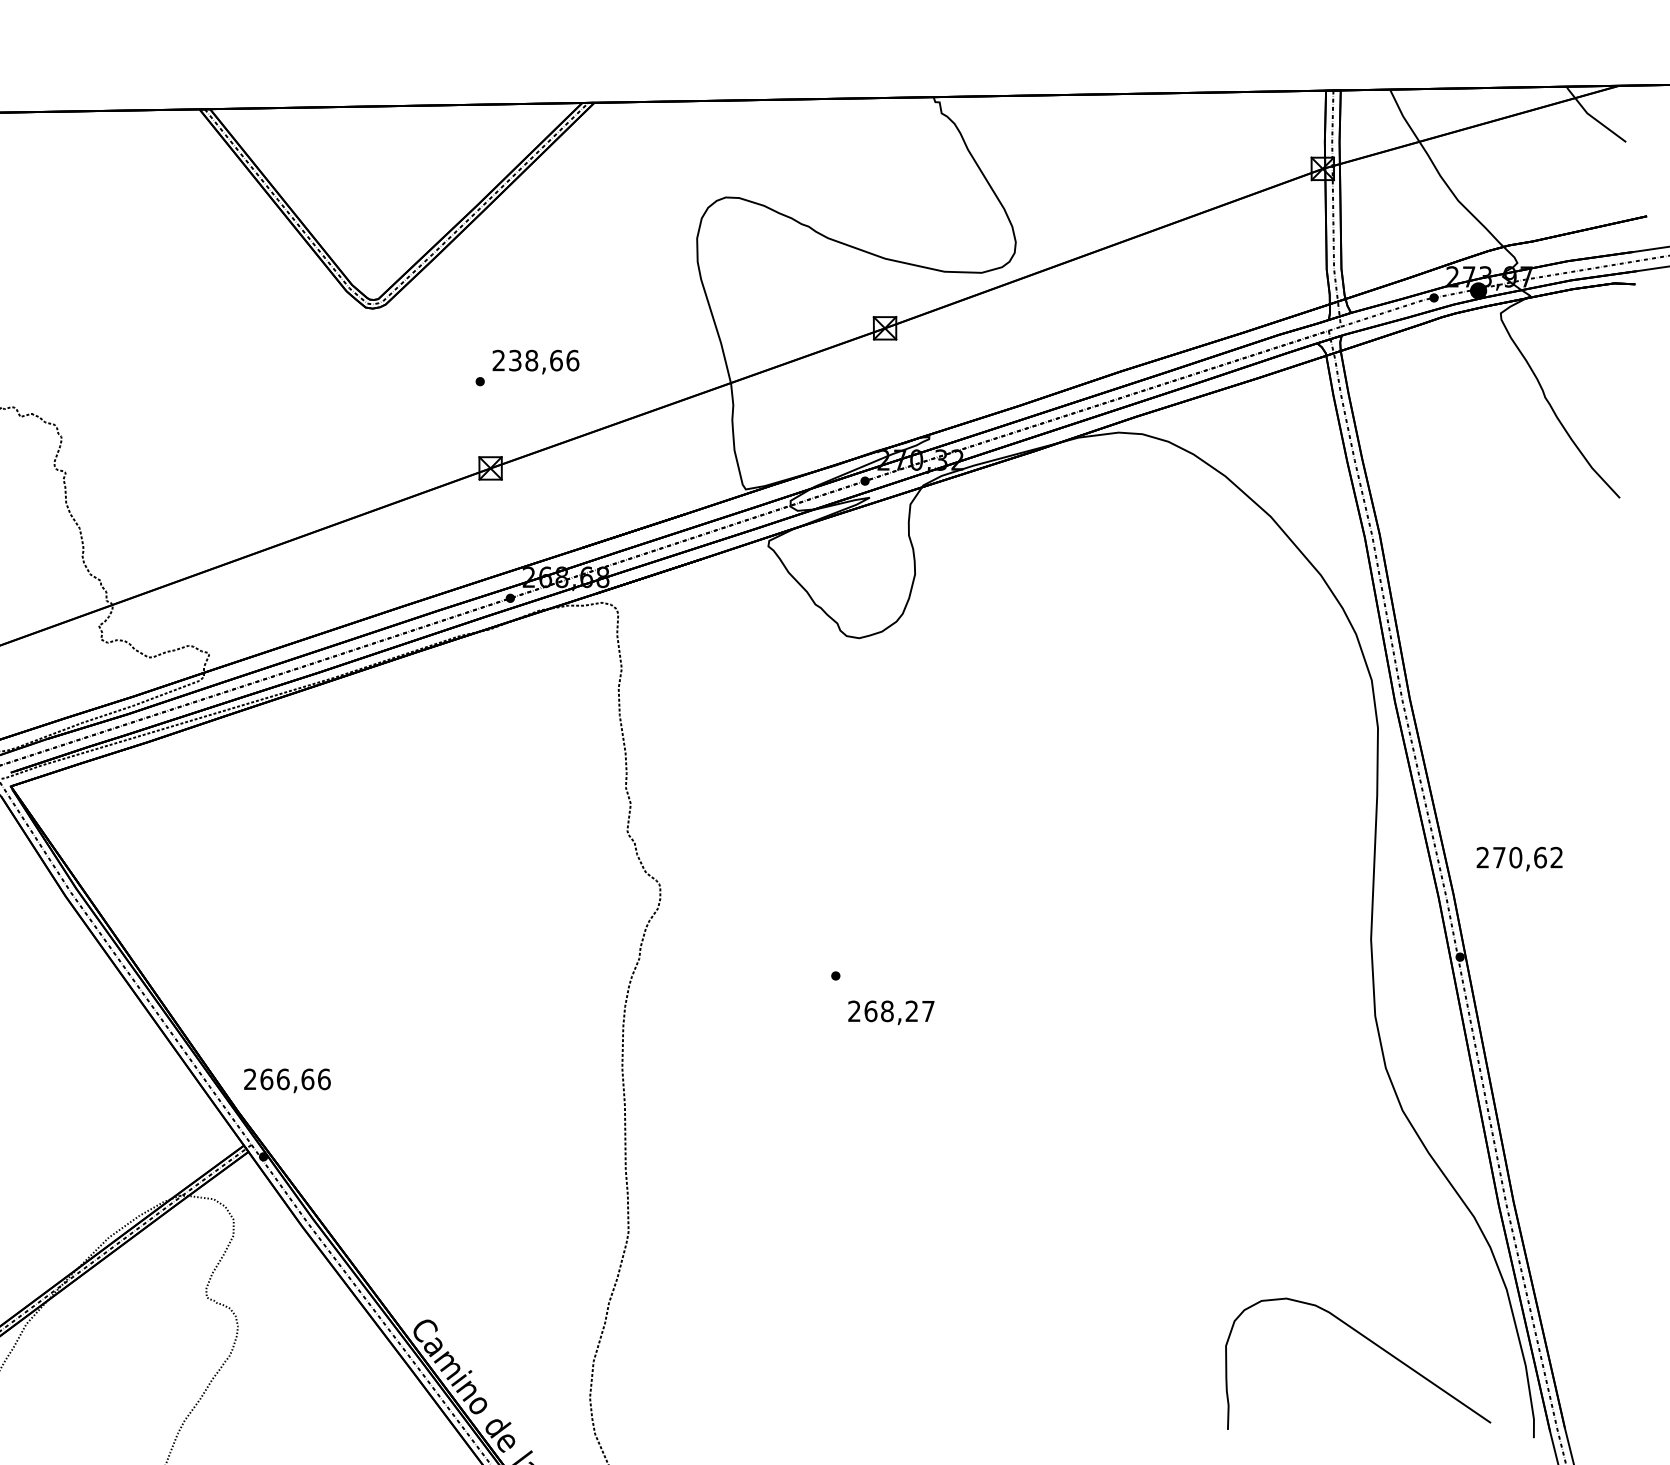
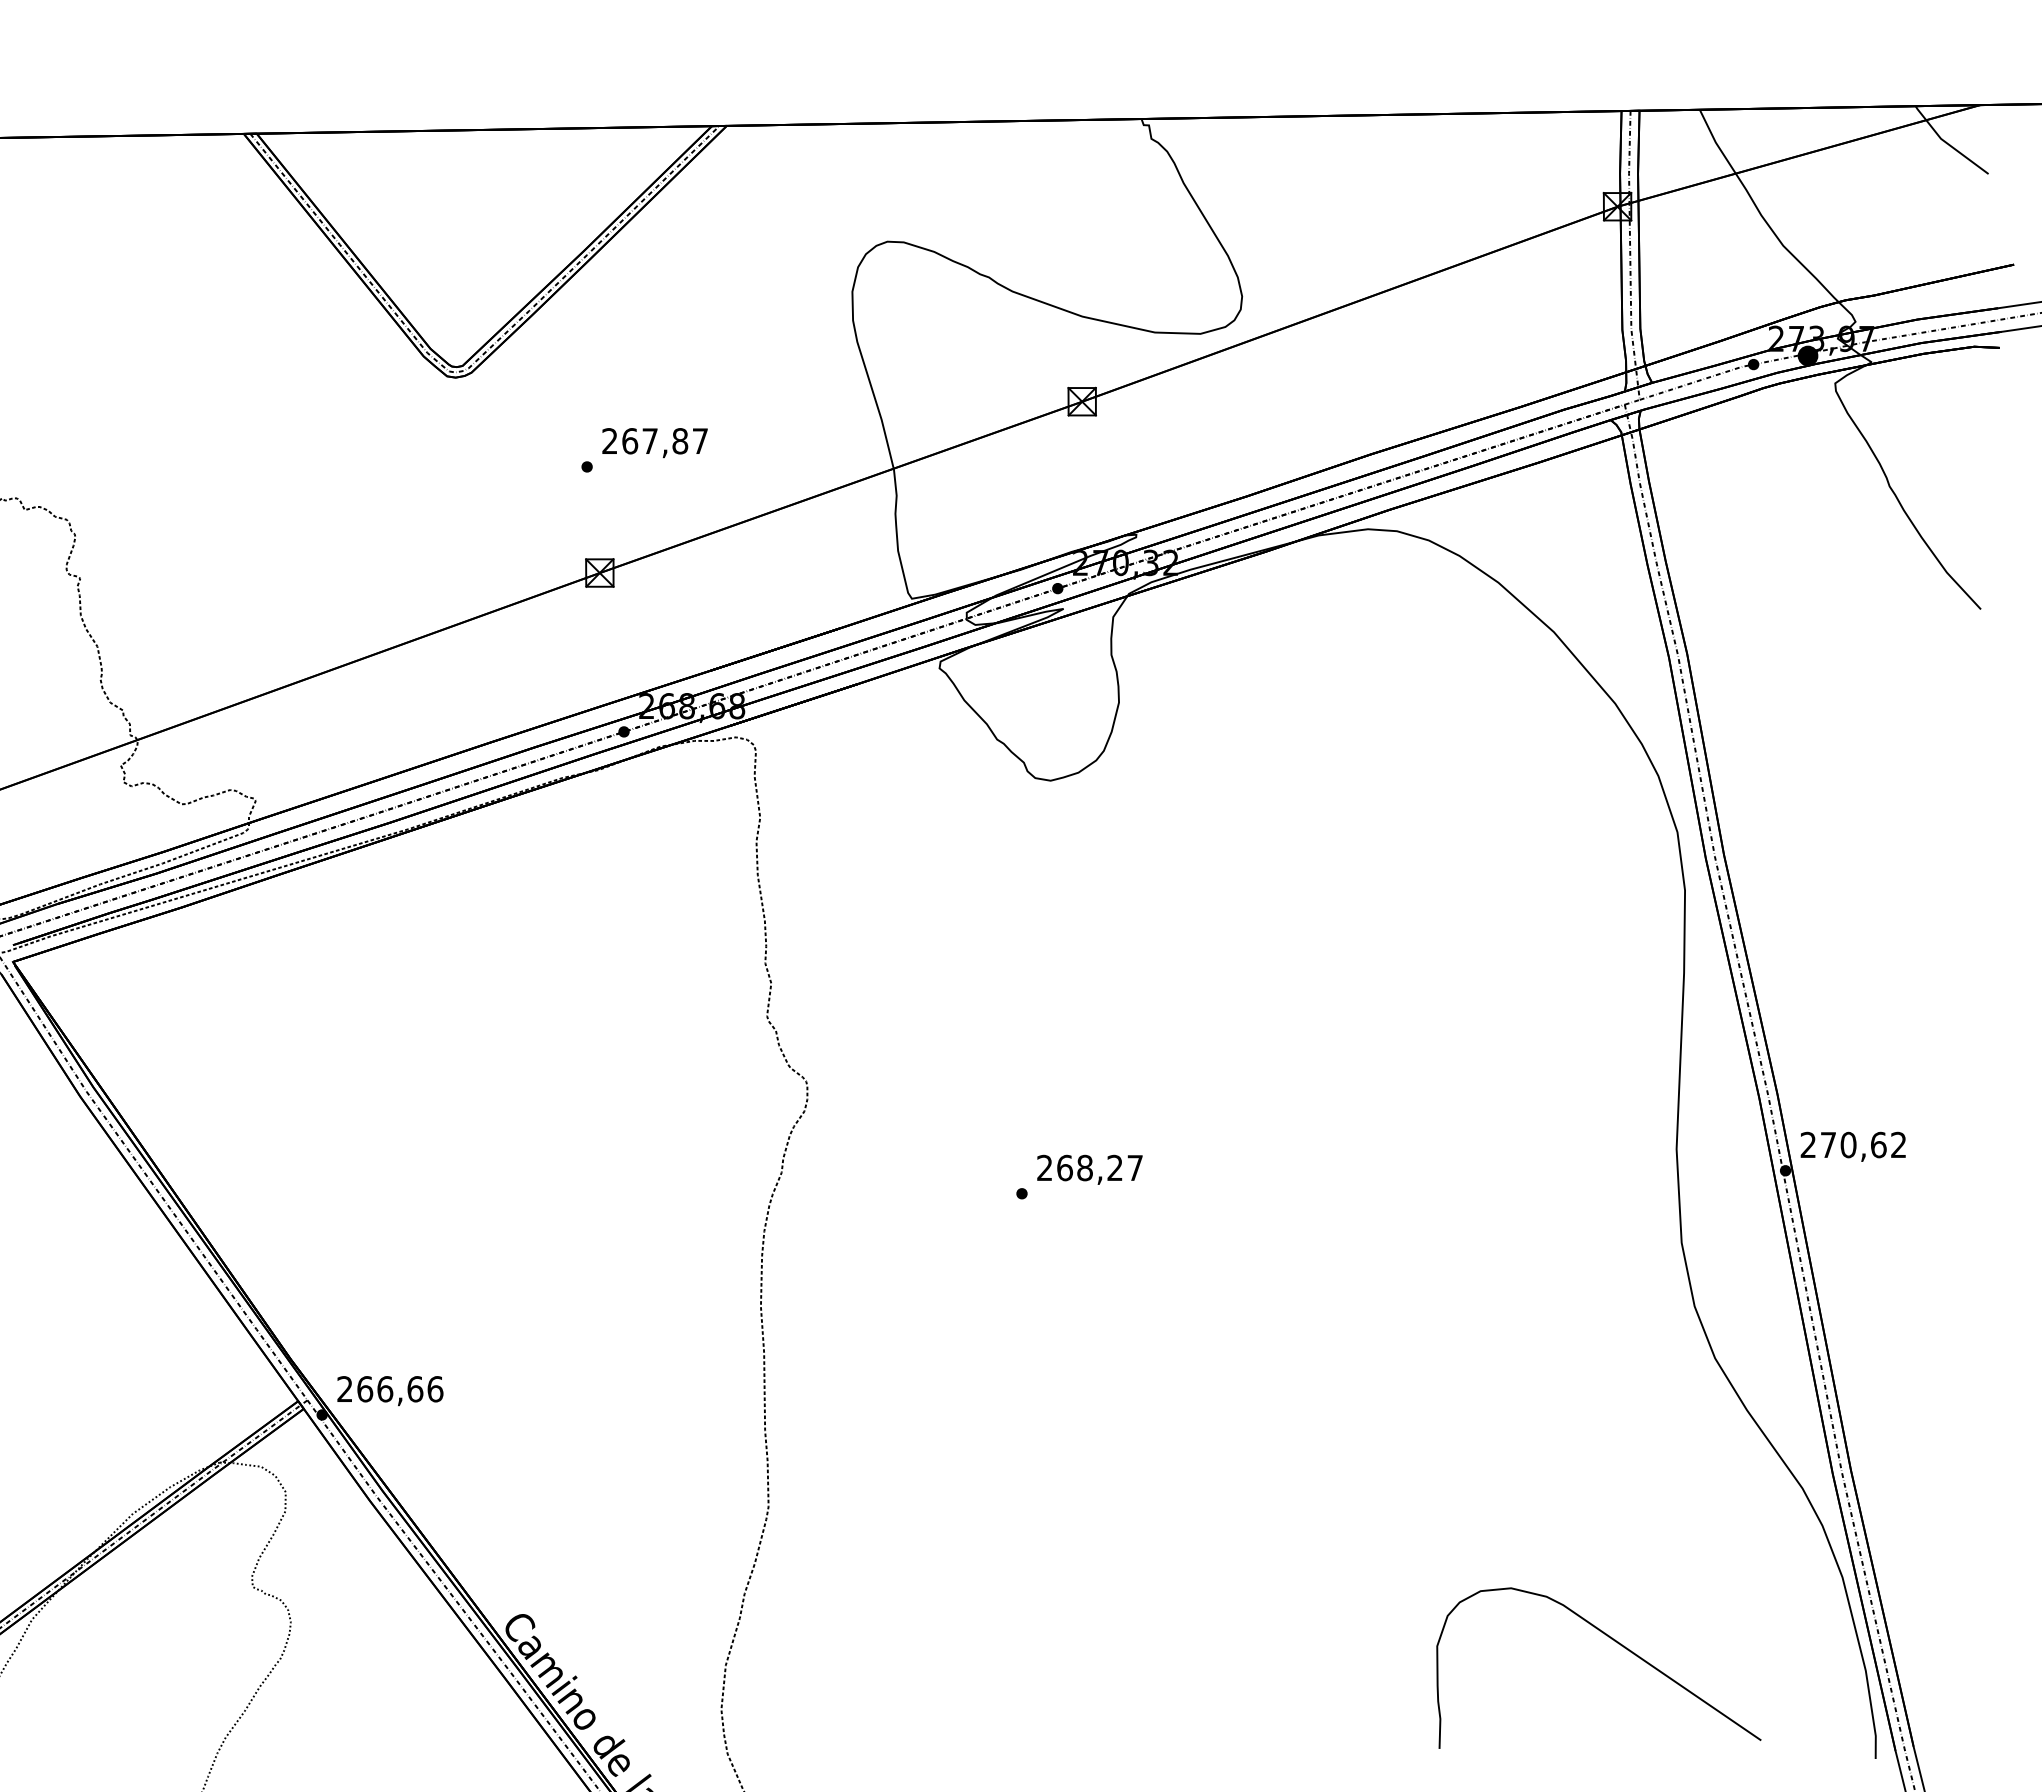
text: (544, 360) -> (665, 441), 238,66 -> 267,87
text: (1519, 858) -> (1852, 1146), moved
text: (891, 1012) -> (1089, 1169), moved
text: (287, 1081) -> (390, 1391), moved
curve: (1374, 1344) -> (1618, 1644), moved

